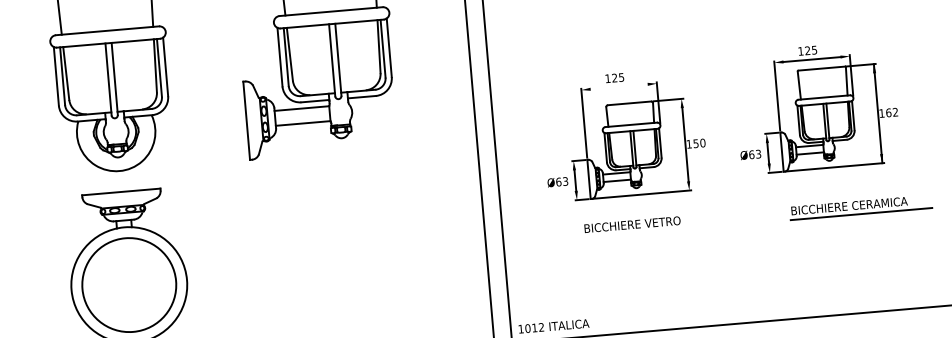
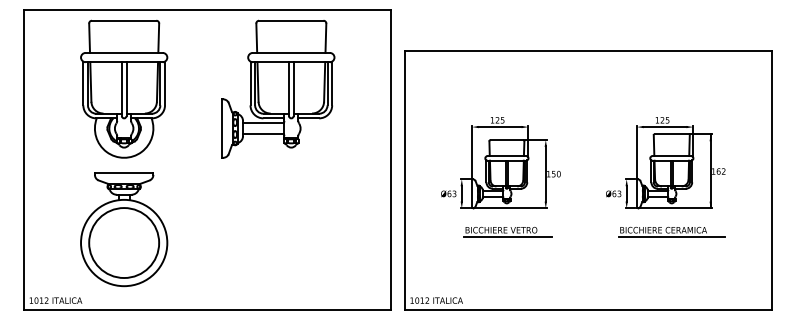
line: (619, 87) -> (500, 127), added
part: (816, 108) -> (665, 163), moved
line: (641, 232) -> (507, 236), added

